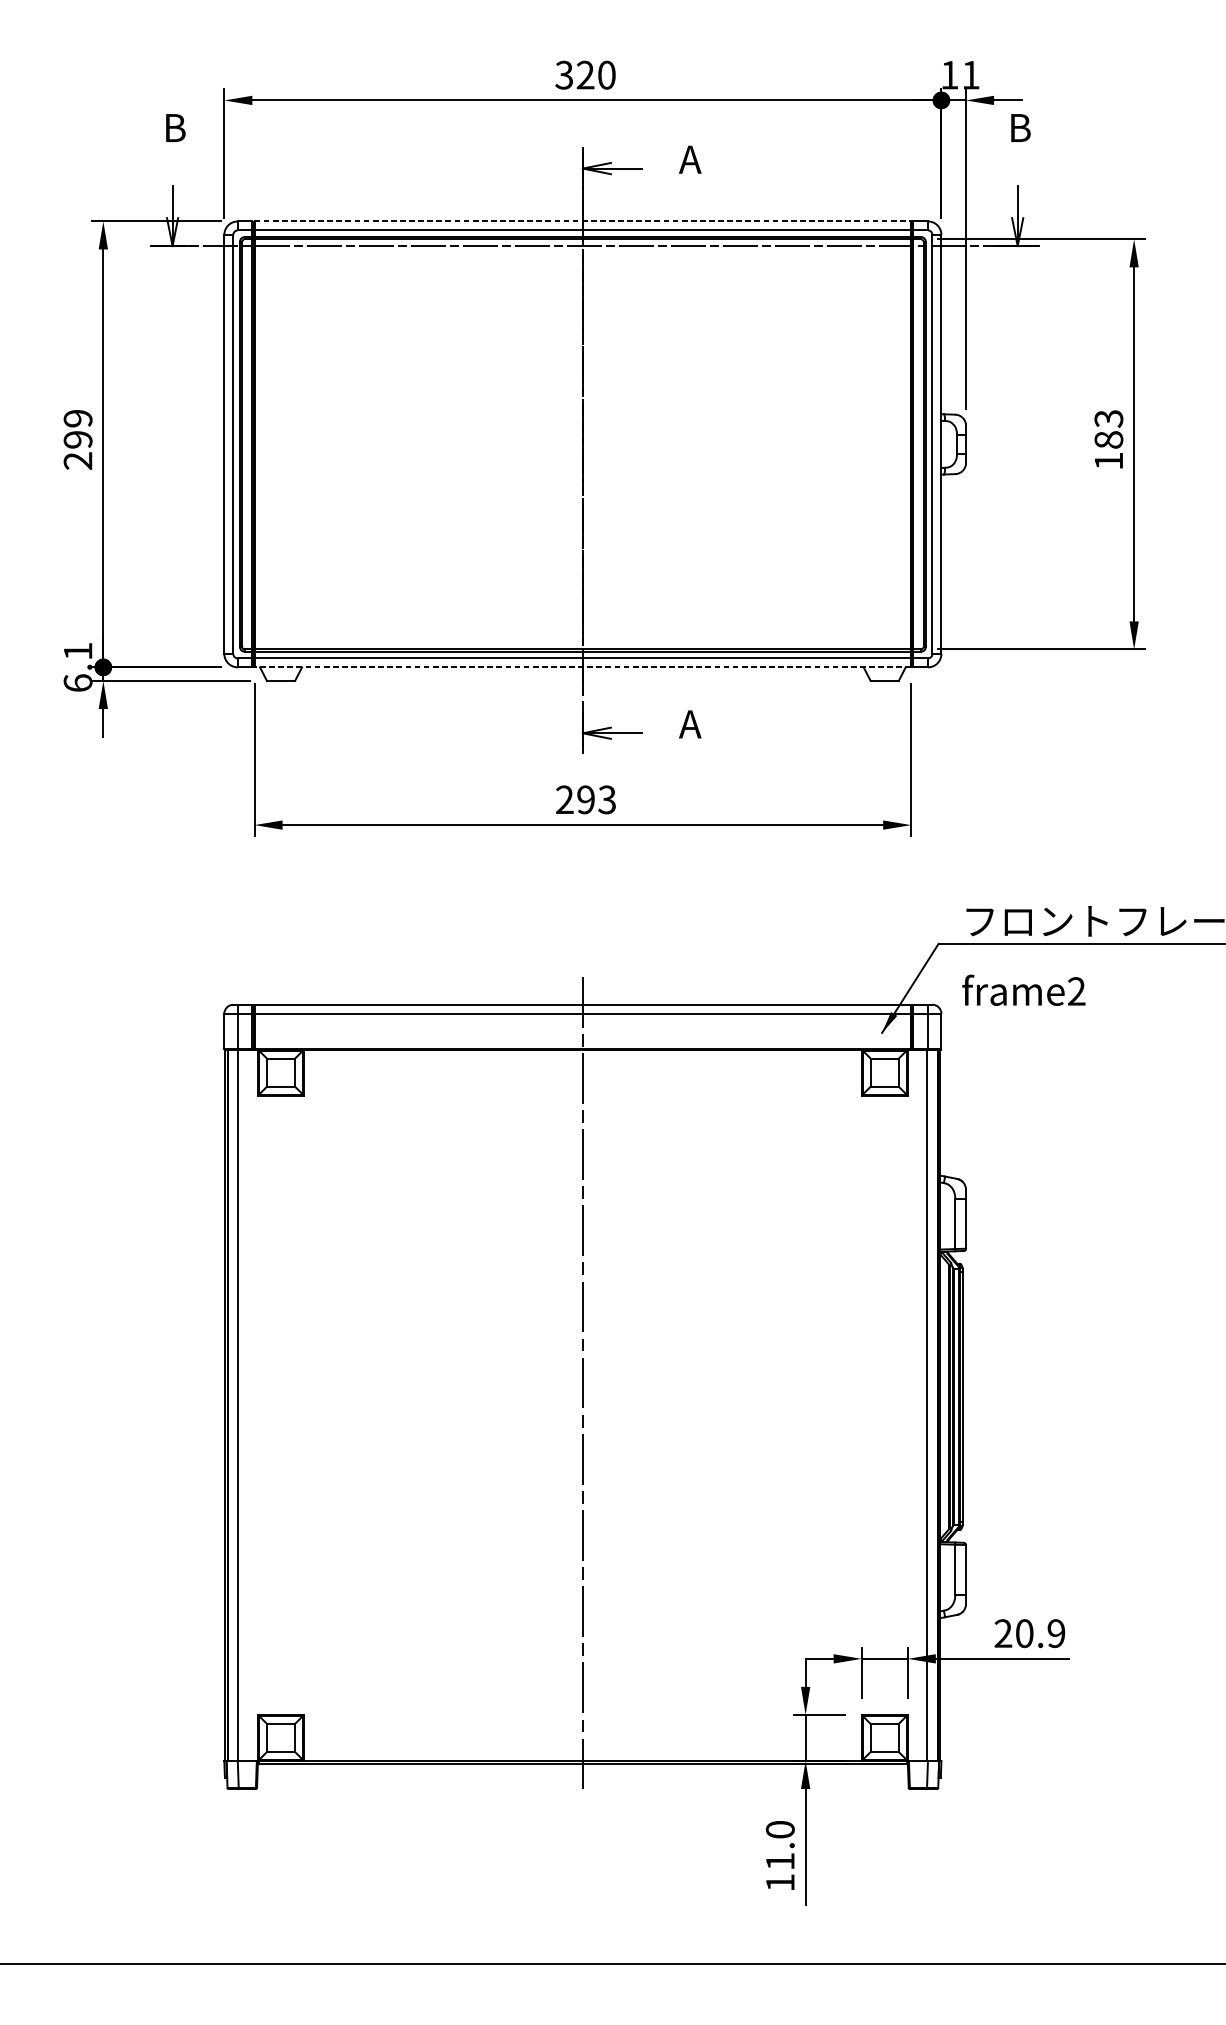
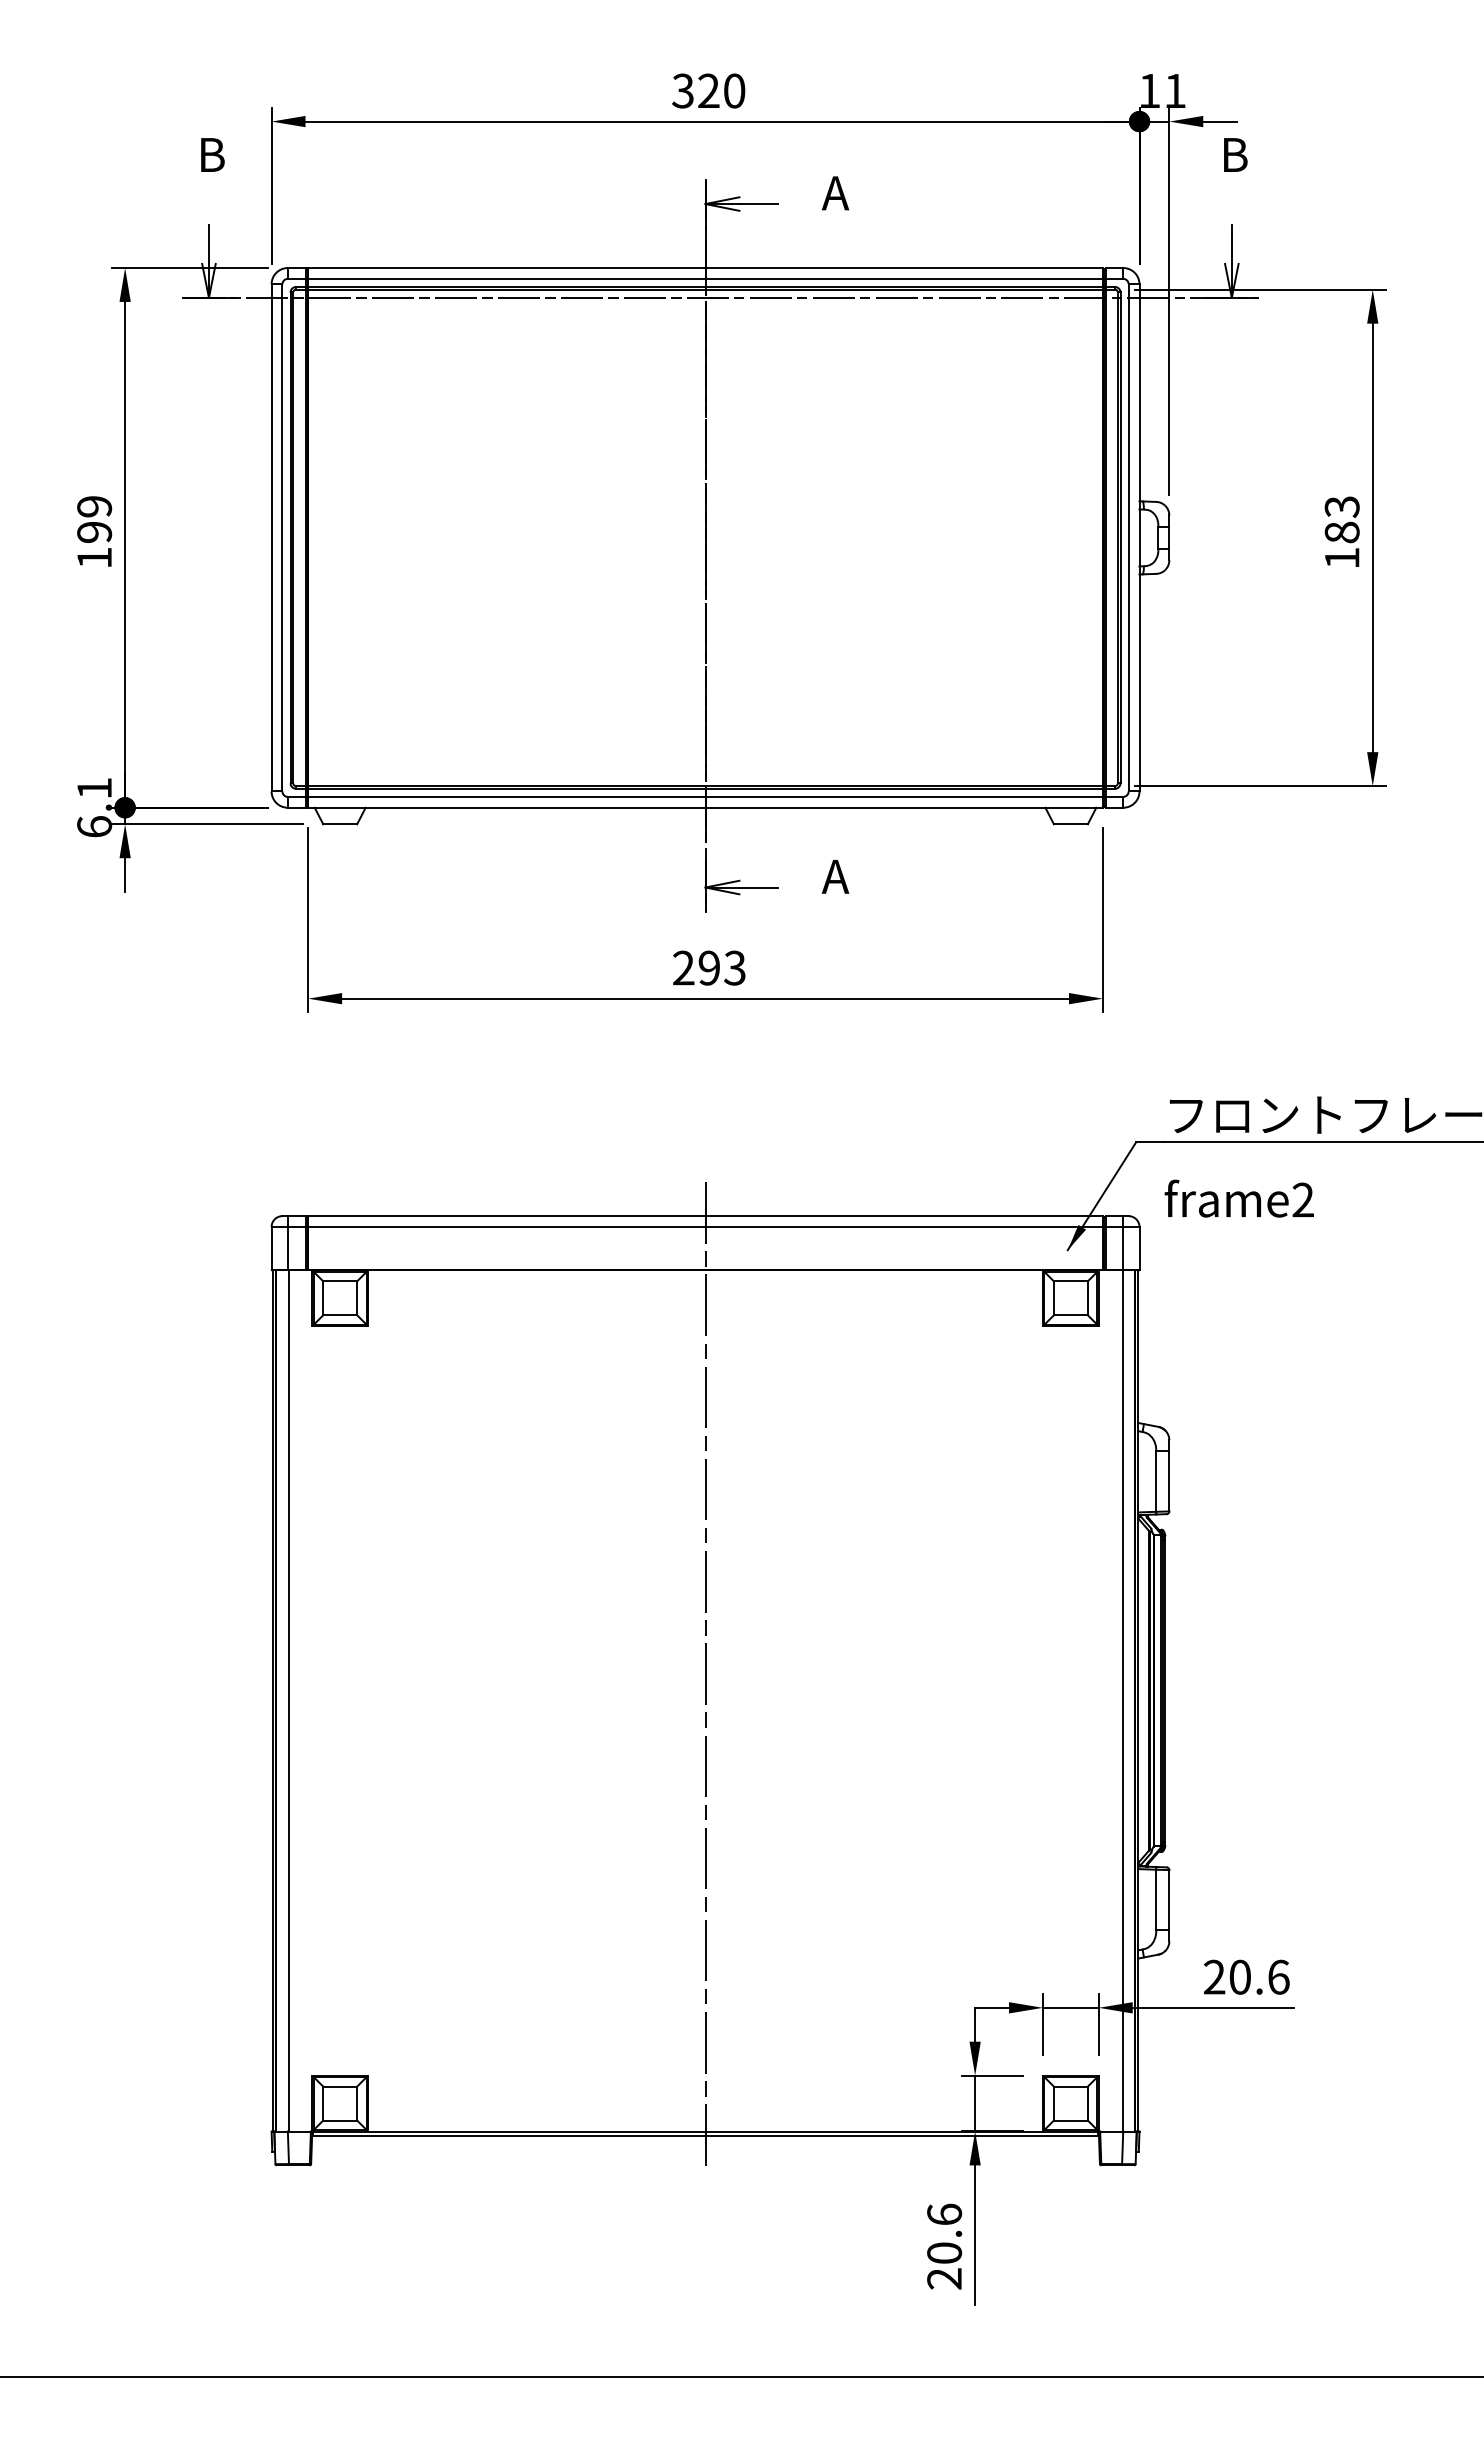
line: (583, 221) -> (706, 268), dashed -> solid
text: (78, 460) -> (94, 557), 299 -> 199
line: (582, 667) -> (705, 807), dashed -> solid
text: (1056, 1632) -> (1278, 1976), 20.9 -> 20.6
text: (780, 1856) -> (944, 2246), 11.0 -> 20.6

